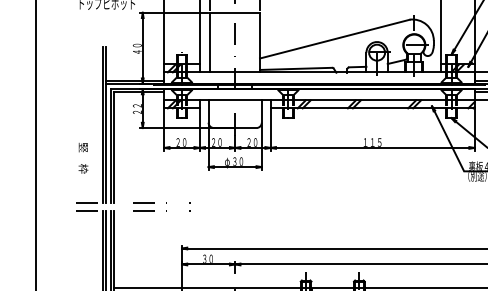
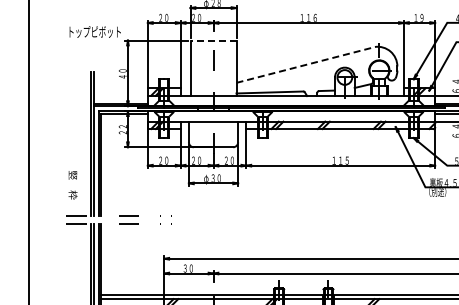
line: (235, 12) -> (213, 40), solid -> dashed
line: (334, 38) -> (305, 64), solid -> dashed
text: (82, 158) -> (72, 185), moved

